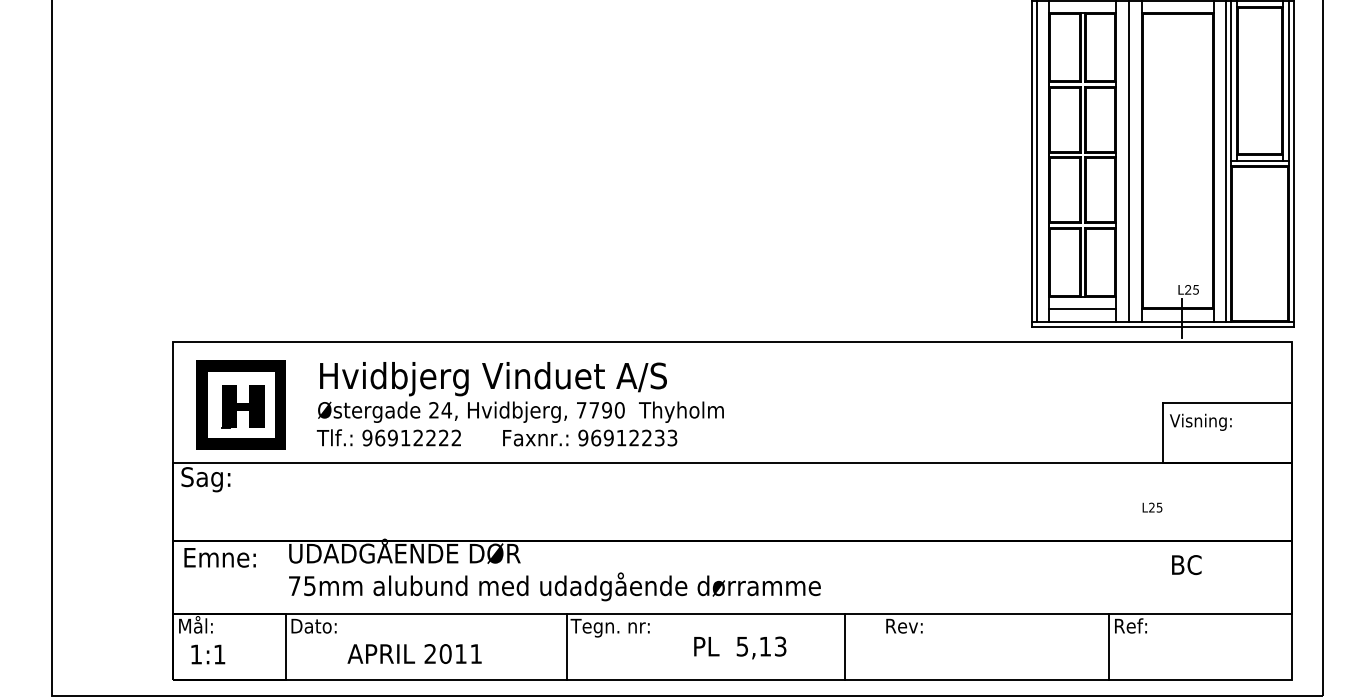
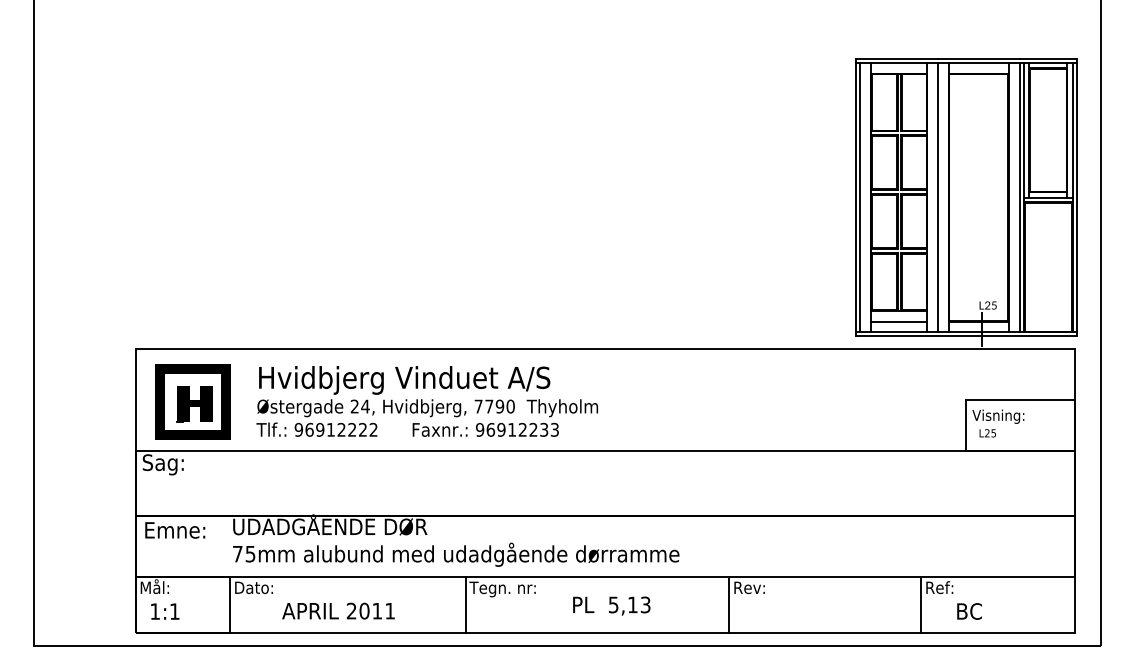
text: (1152, 507) -> (987, 433), moved
text: (1186, 565) -> (969, 611), moved
line: (844, 647) -> (729, 605), moved

